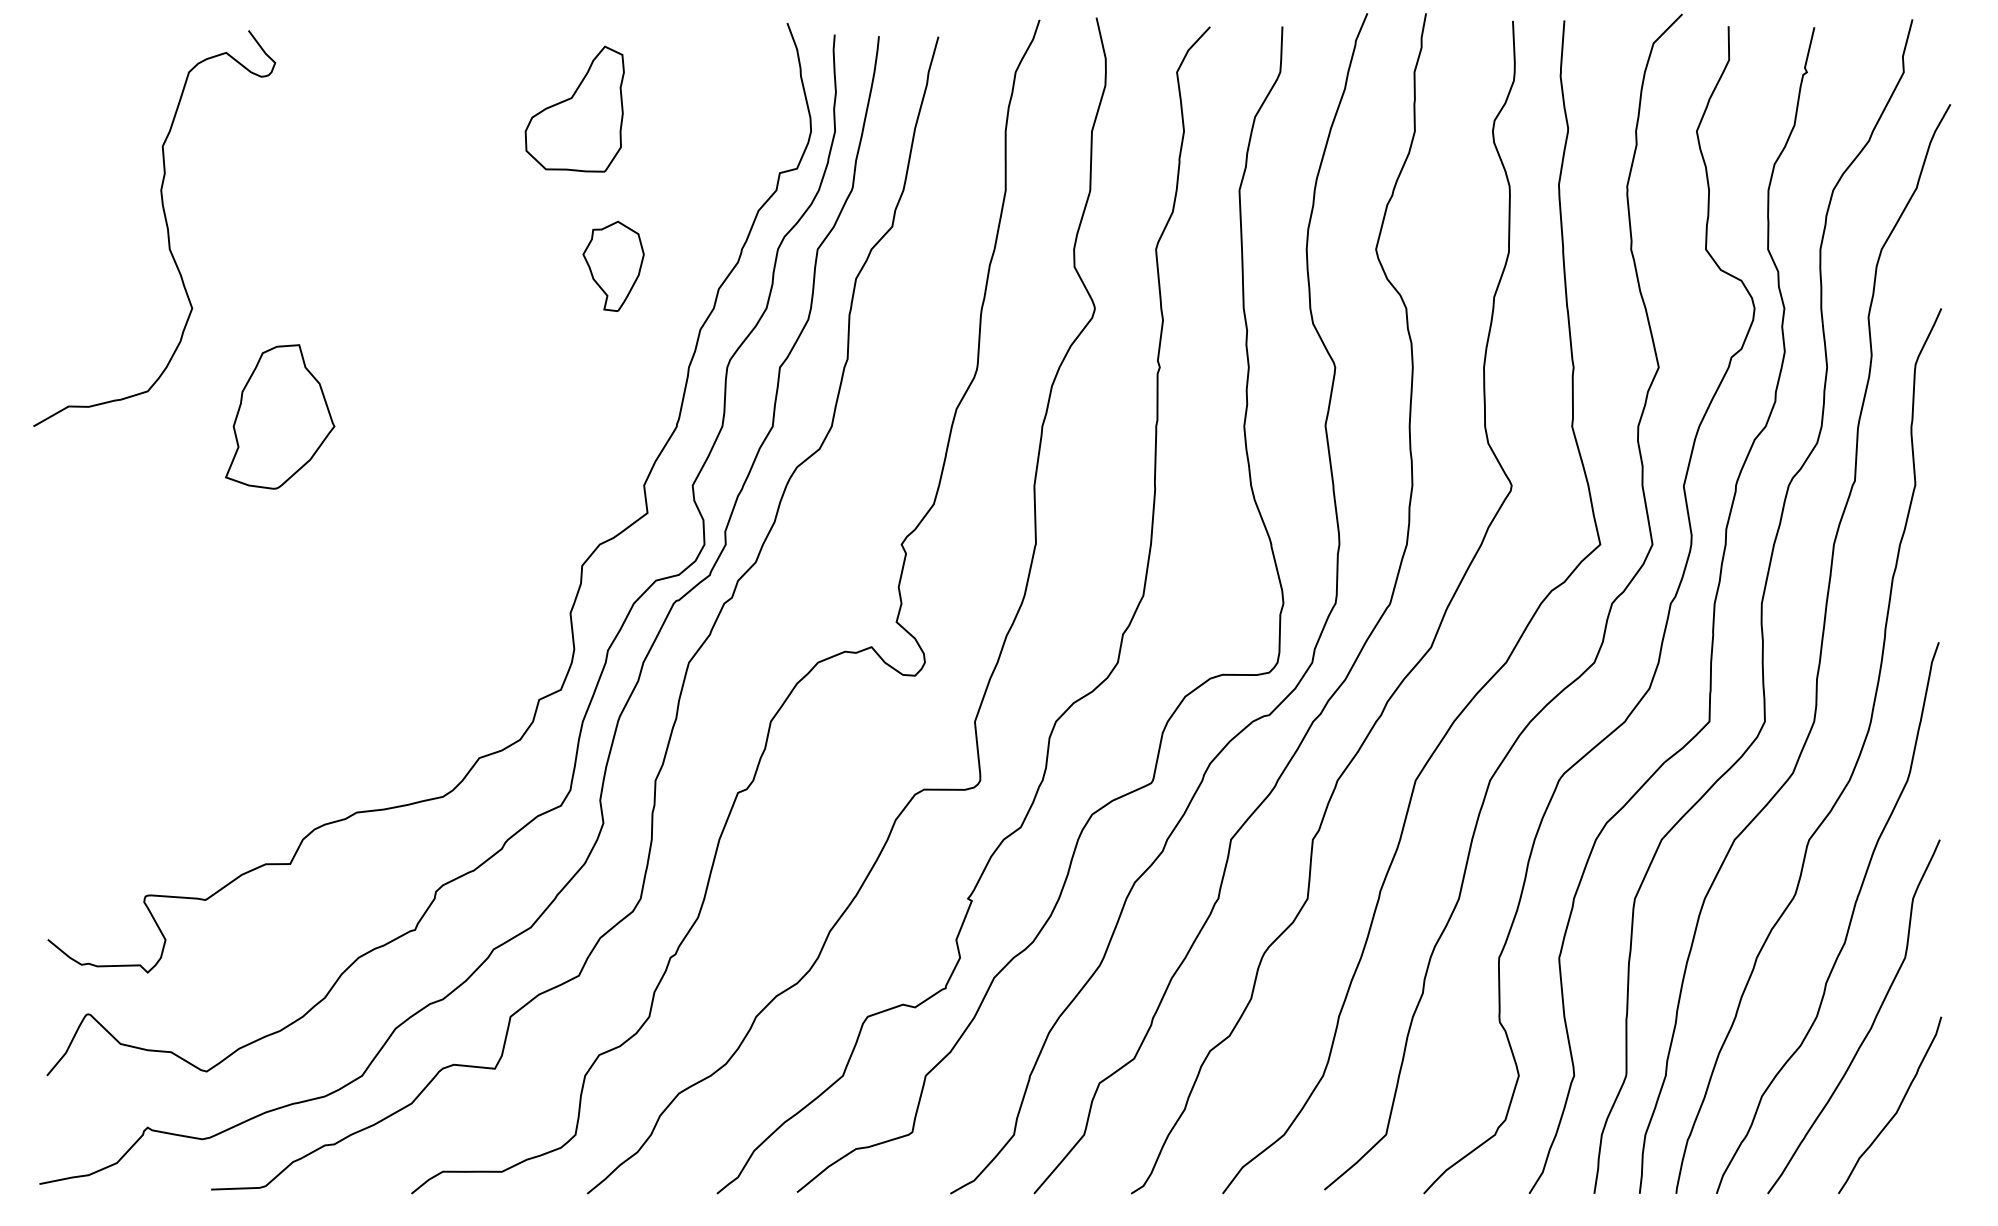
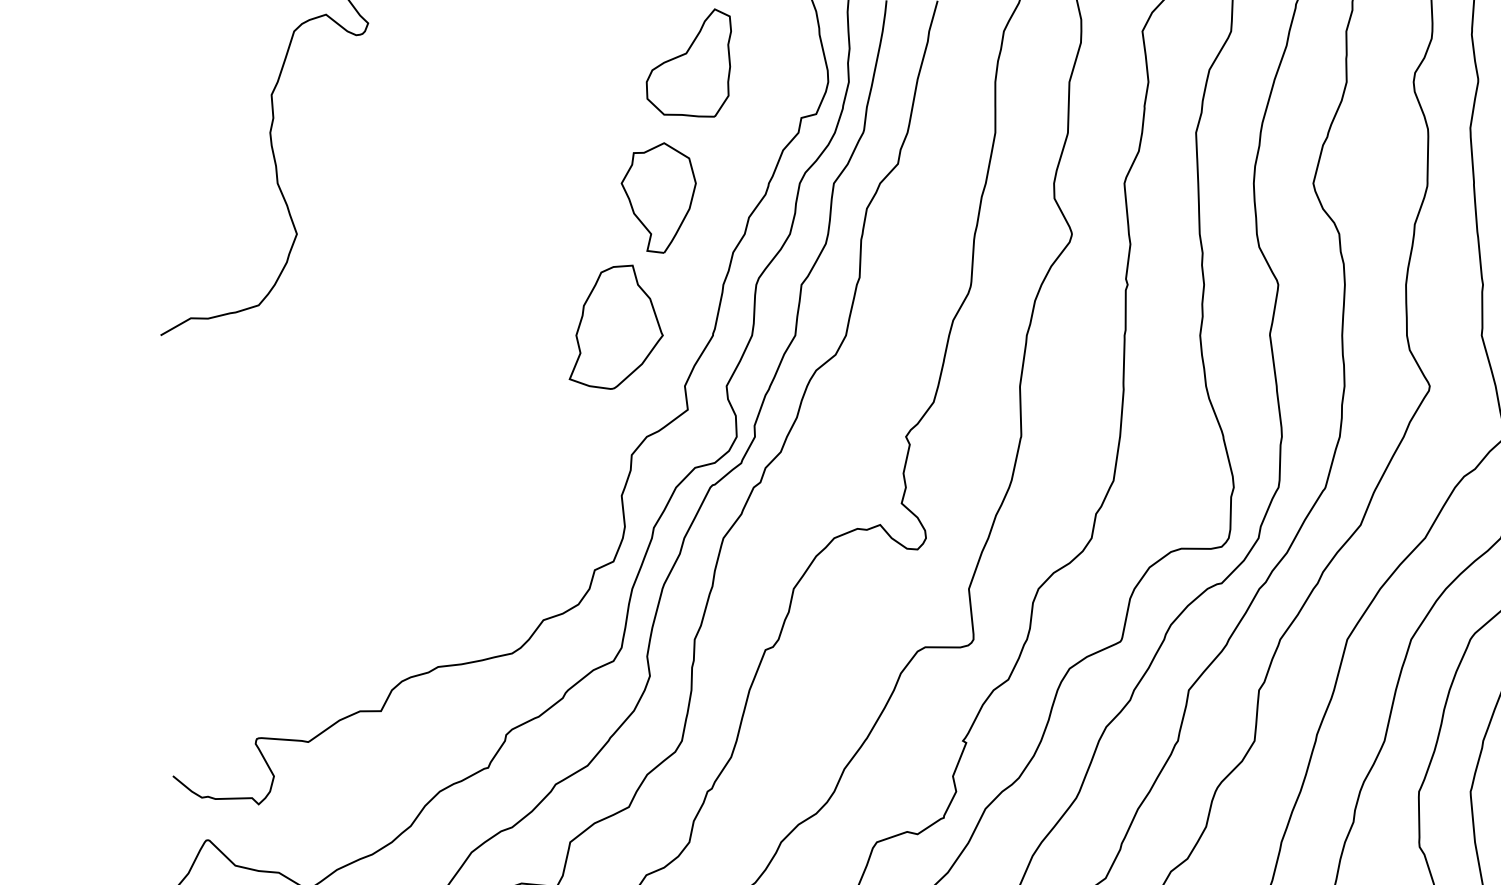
part: (574, 108) -> (688, 62), moved
part: (613, 266) -> (658, 198), size x1.43
part: (280, 416) -> (616, 326), moved

